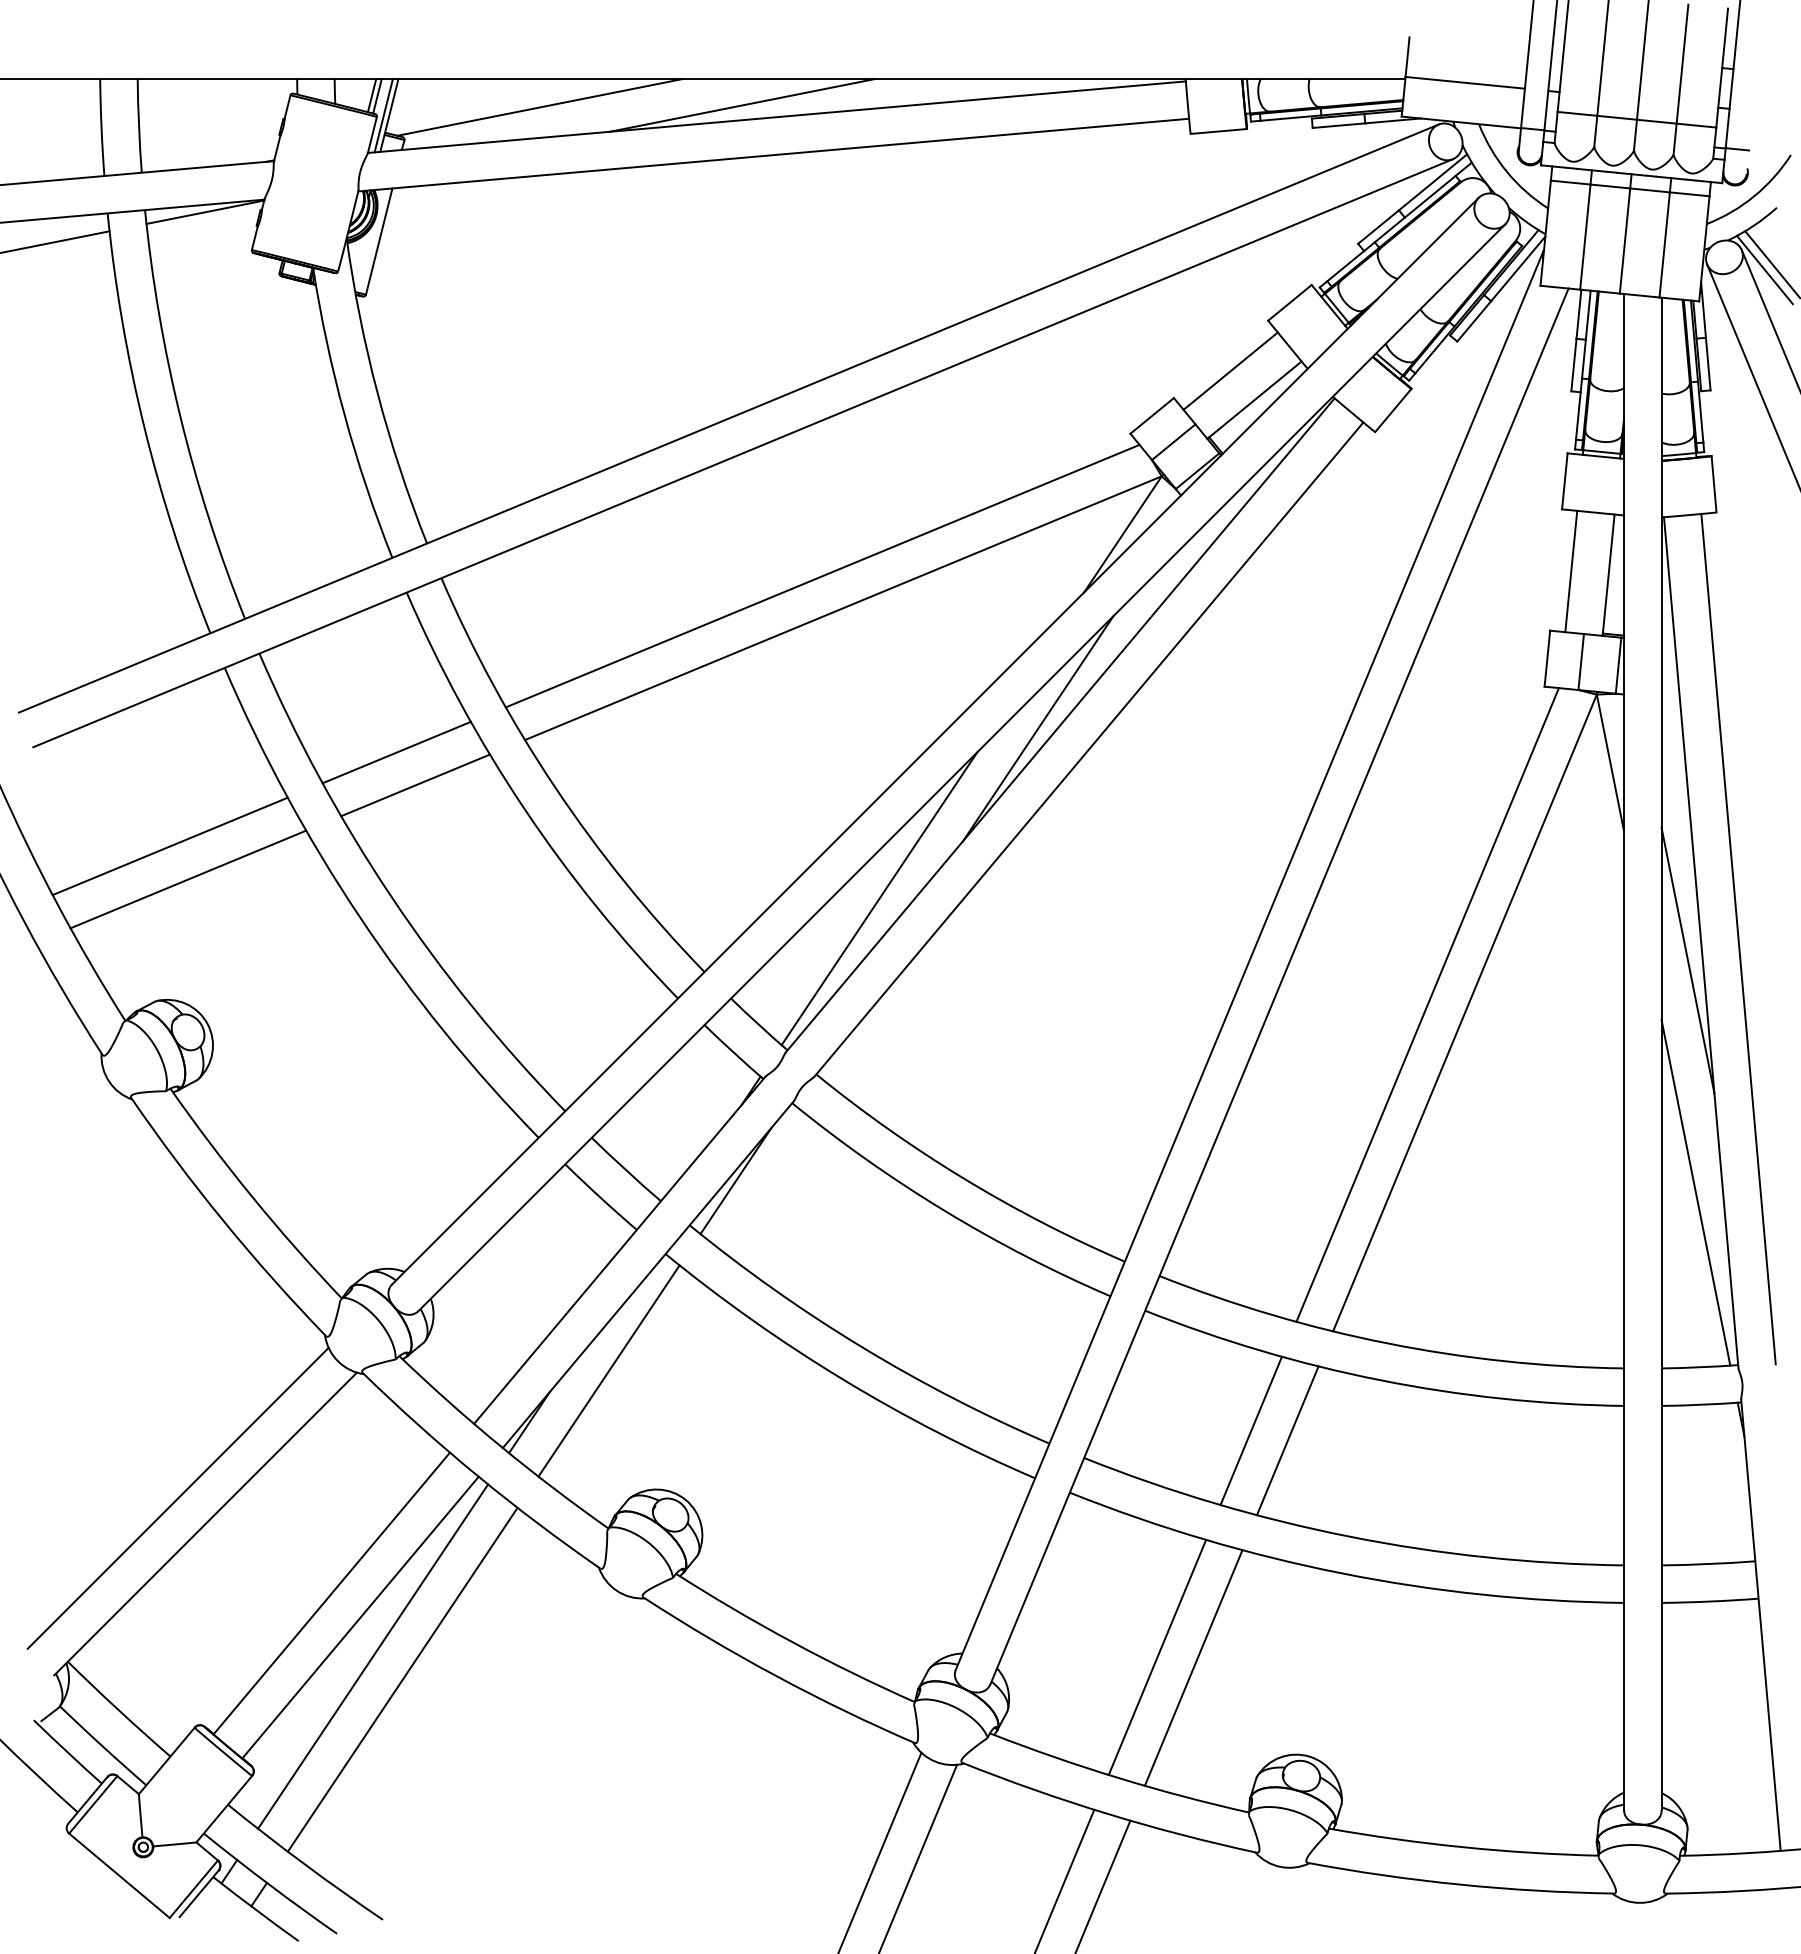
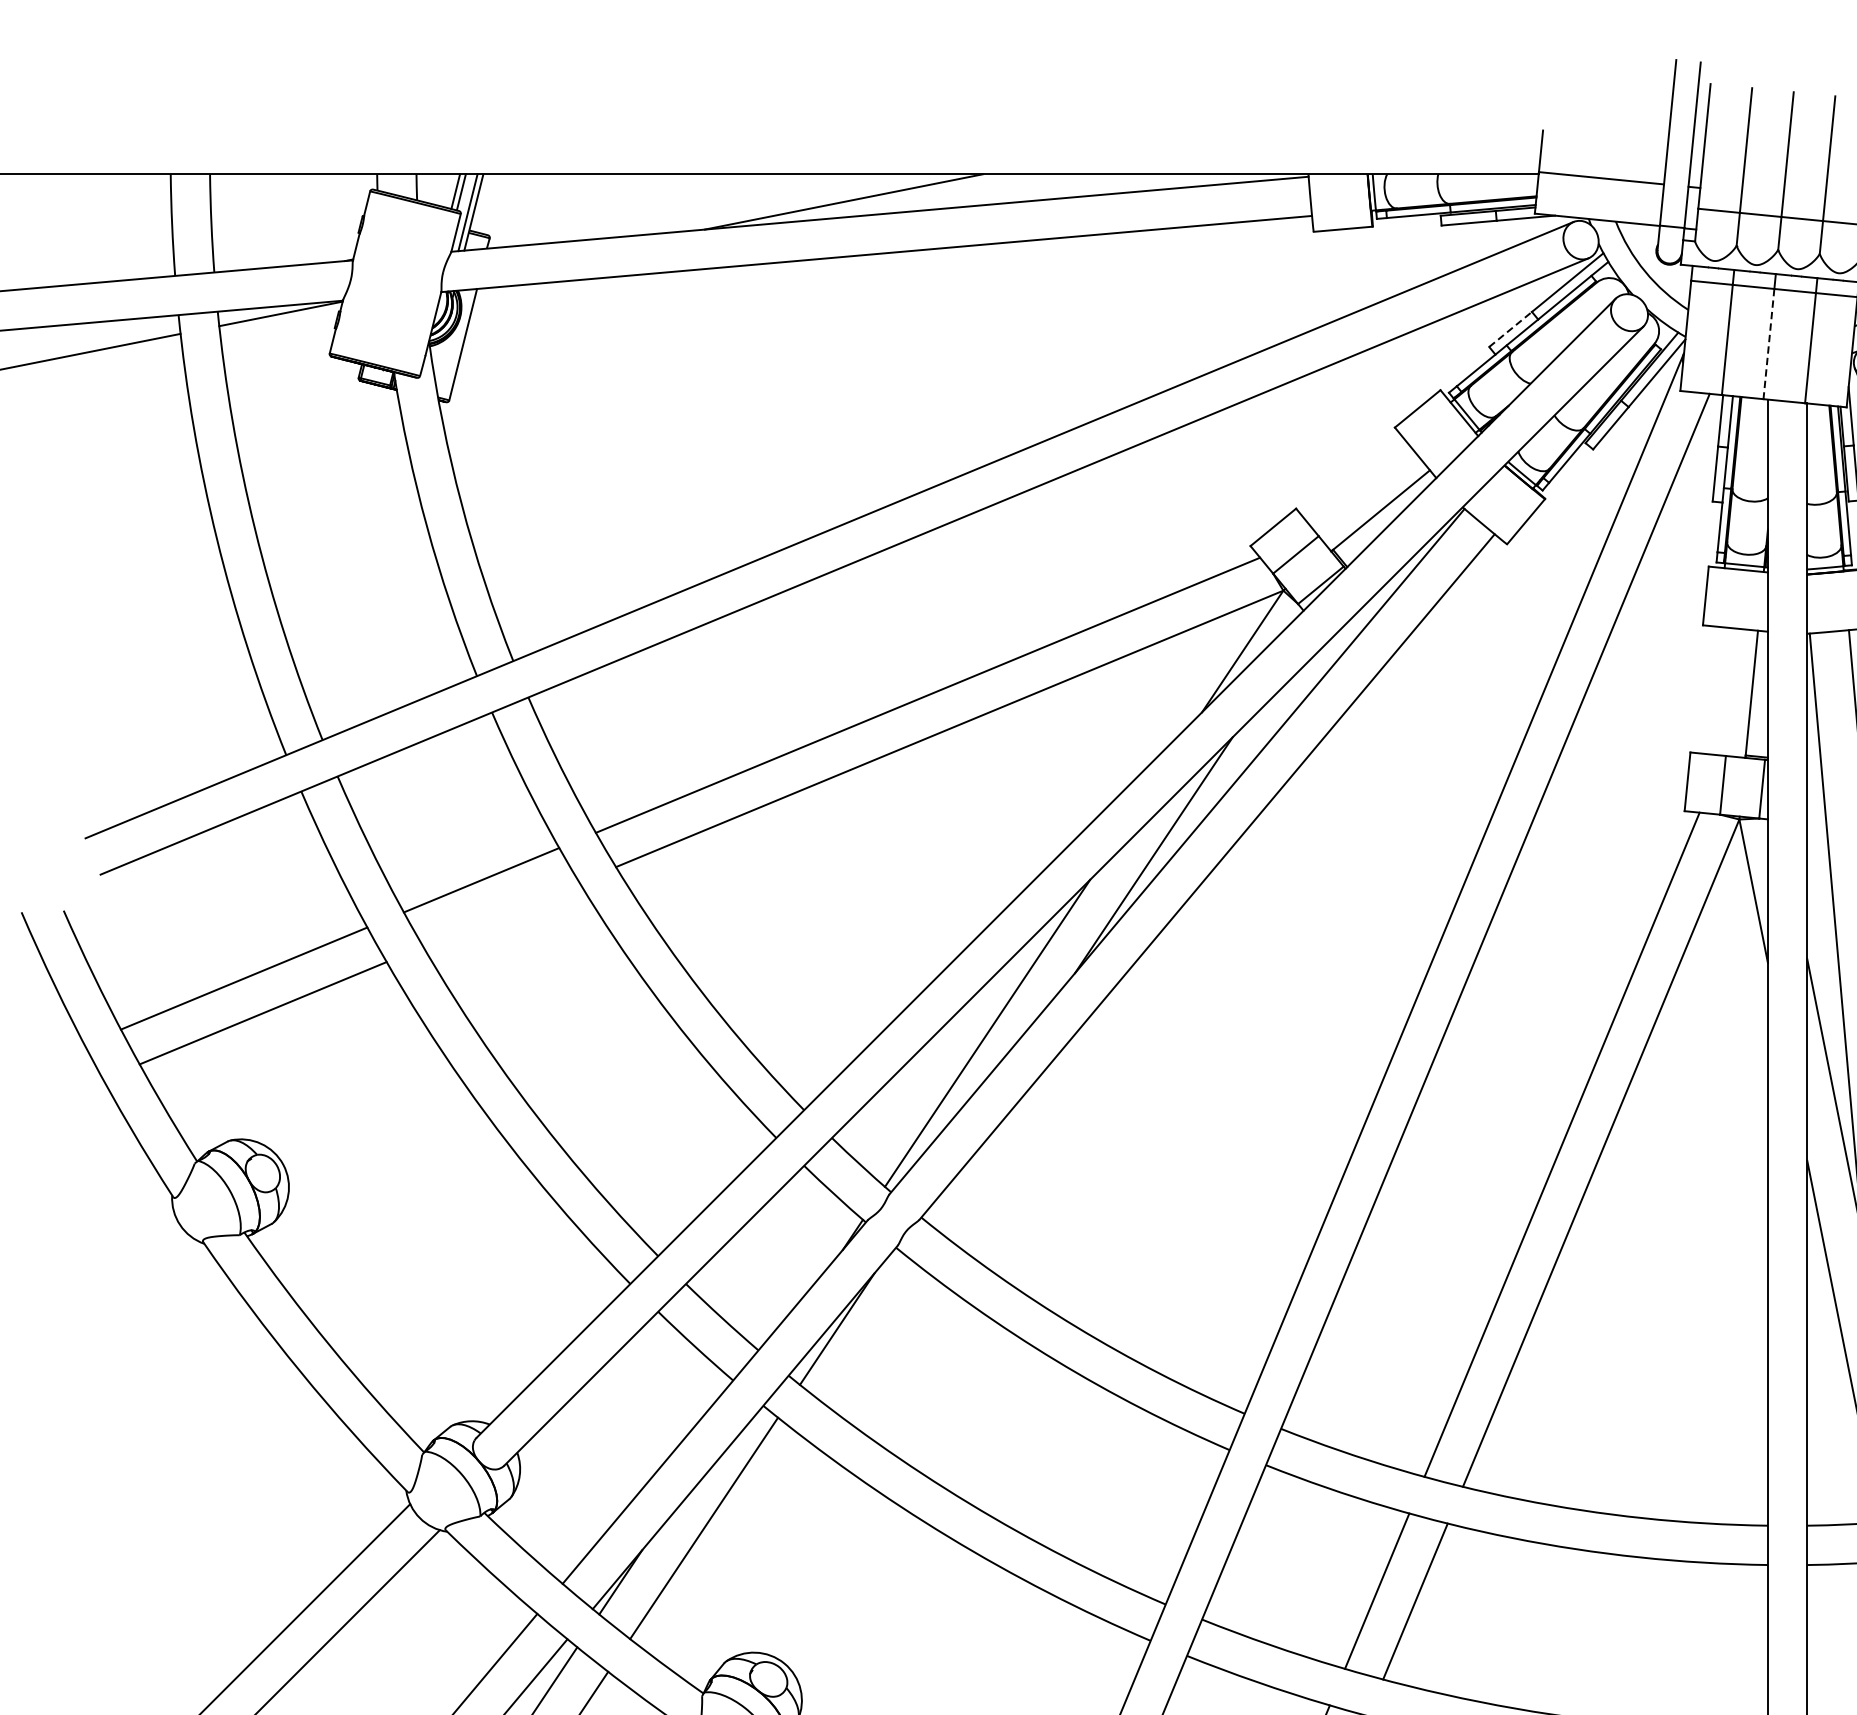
line: (539, 107) -> (631, 204), removed
line: (1378, 226) -> (1510, 328), solid -> dashed
line: (1625, 241) -> (1769, 344), solid -> dashed
line: (1230, 370) -> (1355, 479), removed
line: (1571, 571) -> (1712, 690), removed
line: (415, 785) -> (501, 914), removed

